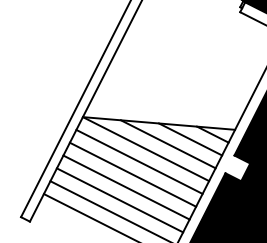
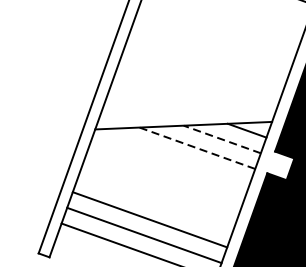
line: (190, 139) -> (222, 139), solid -> dashed
line: (167, 144) -> (196, 148), solid -> dashed
line: (145, 149) -> (171, 157), removed
line: (139, 161) -> (166, 172), removed
line: (132, 174) -> (160, 188), removed
line: (126, 187) -> (155, 204), removed

